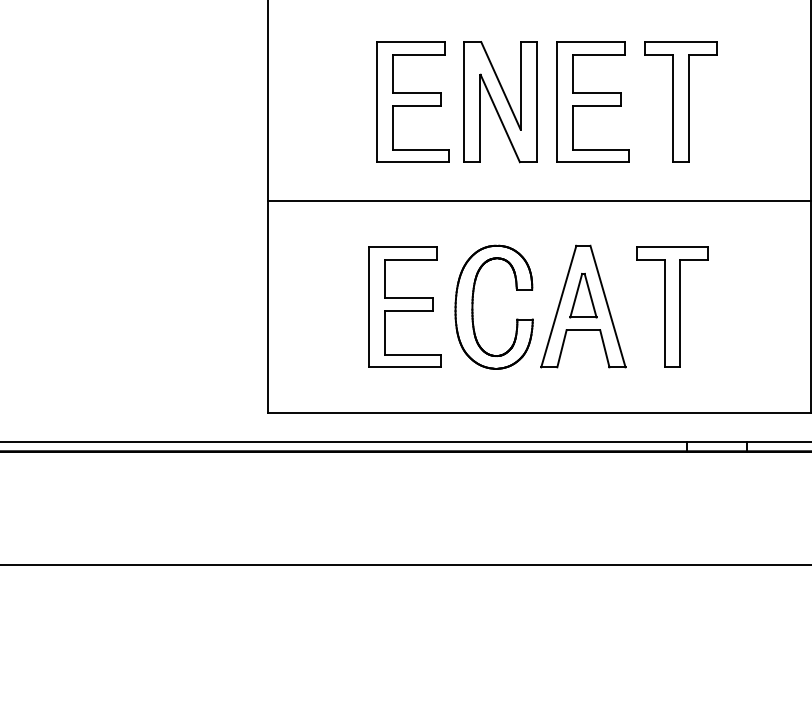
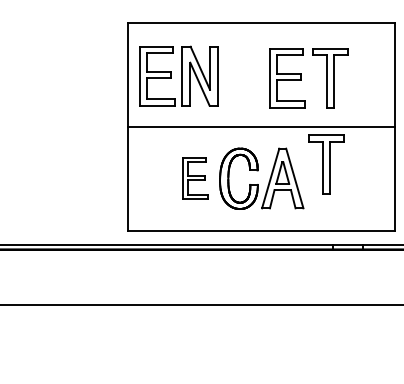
part: (456, 100) -> (178, 75), moved
part: (405, 306) -> (195, 178), size x0.7
part: (672, 306) -> (326, 164), moved

